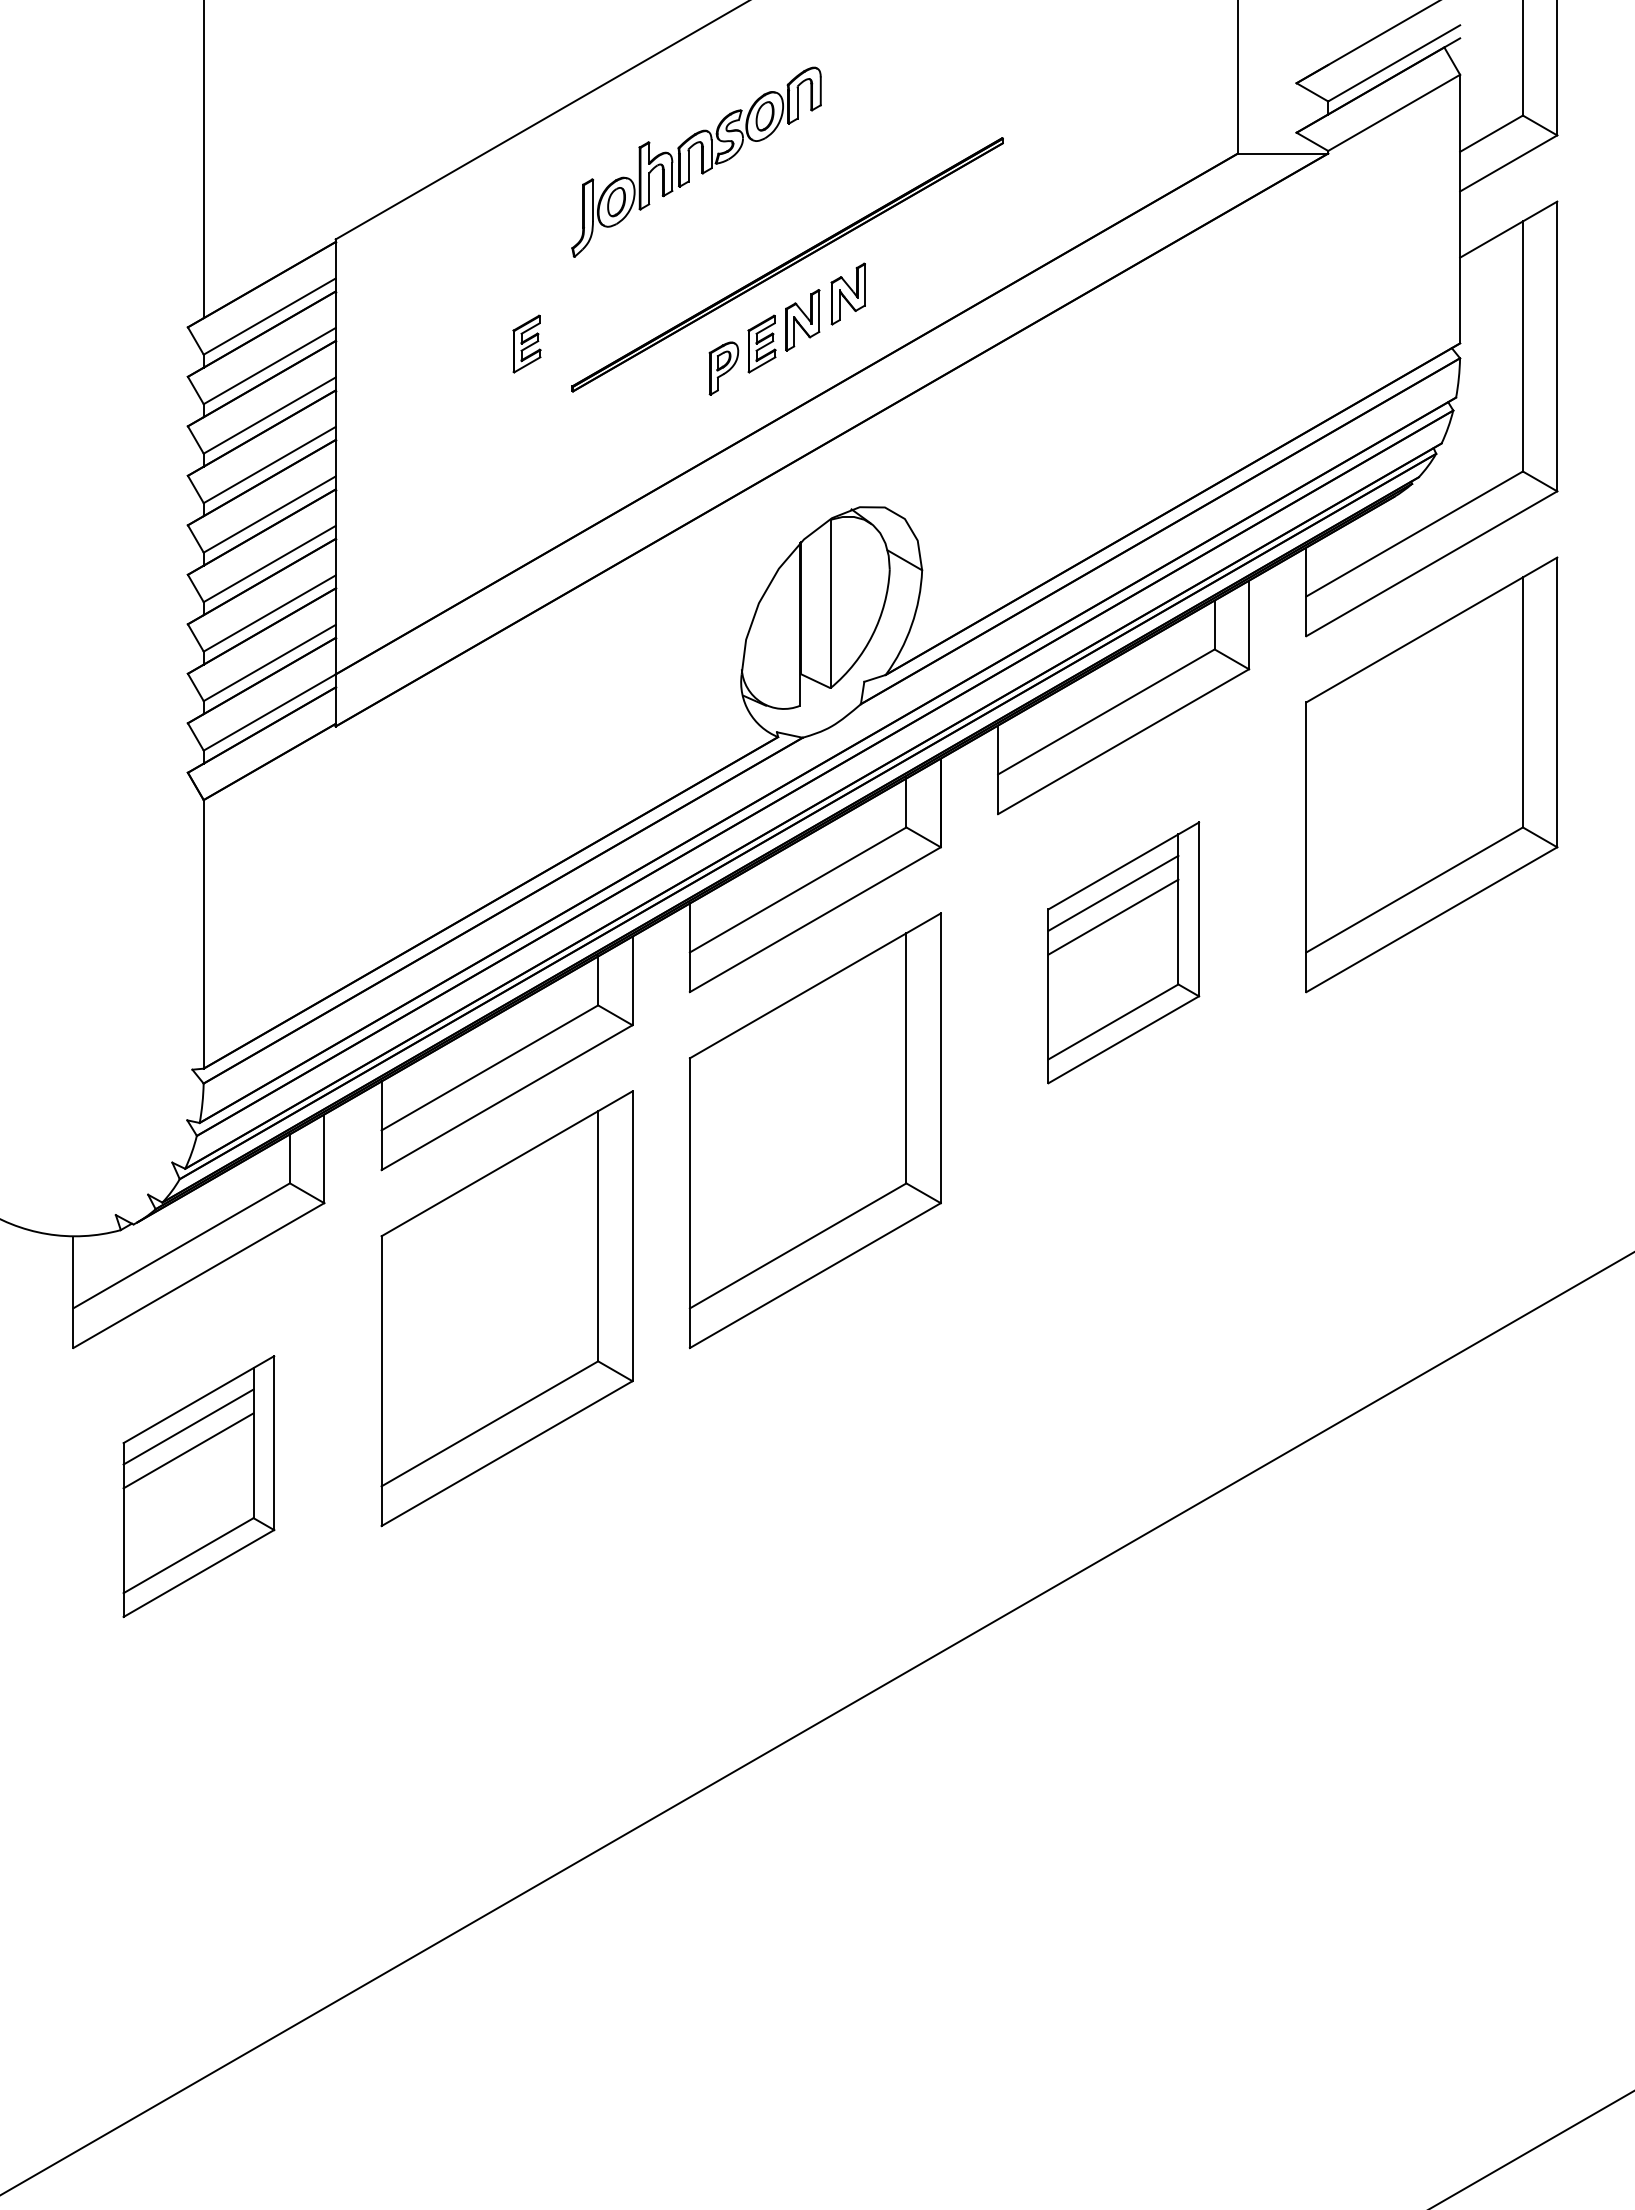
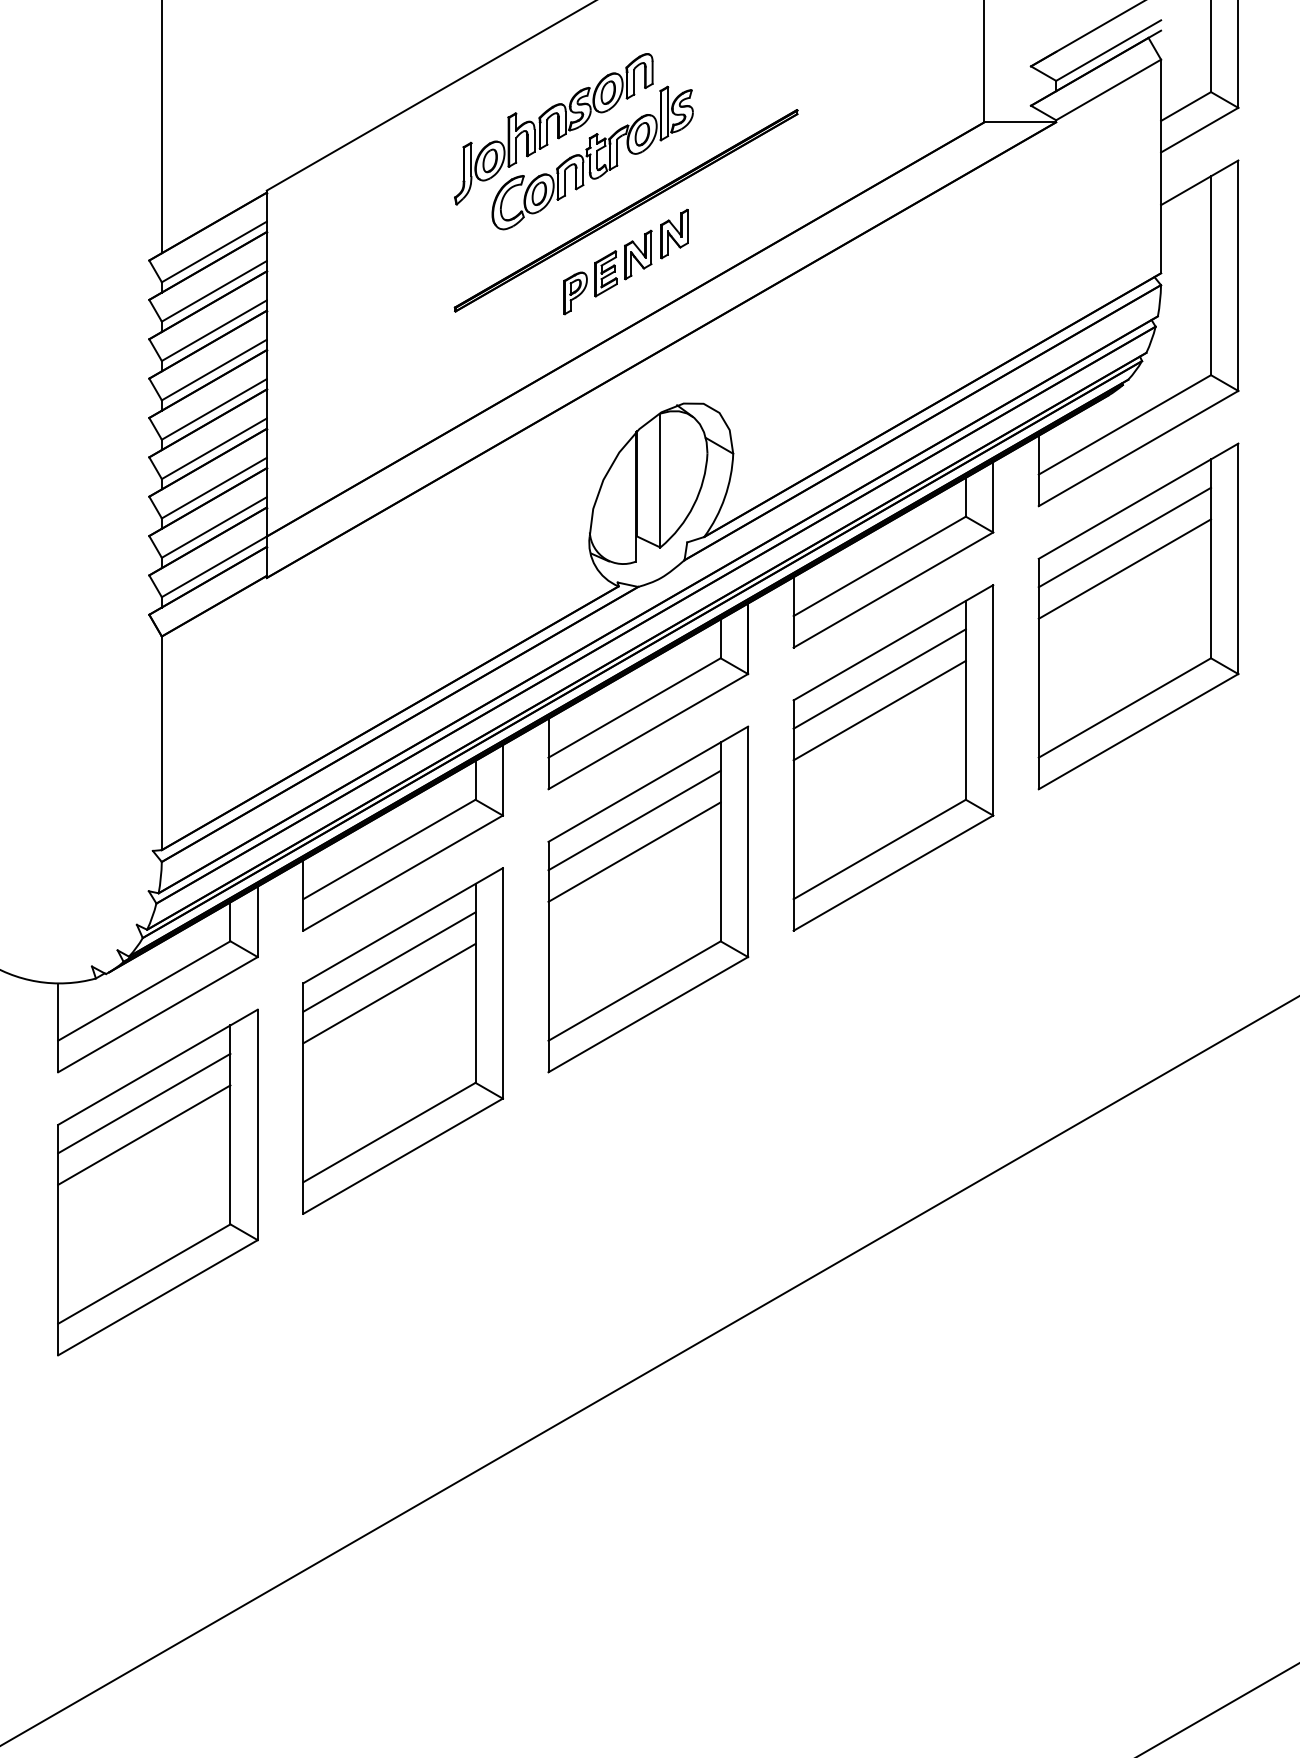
part: (745, 198) -> (592, 158), added
part: (526, 343) -> (418, 273), removed
line: (1414, 675) -> (1124, 537), added
line: (1414, 714) -> (1124, 568), added
part: (1123, 952) -> (893, 757), size x1.67
line: (797, 1031) -> (634, 820), added
line: (797, 1070) -> (634, 851), added
line: (489, 1208) -> (389, 961), added
line: (489, 1248) -> (389, 993), added
part: (198, 1486) -> (157, 1182), size x1.67

